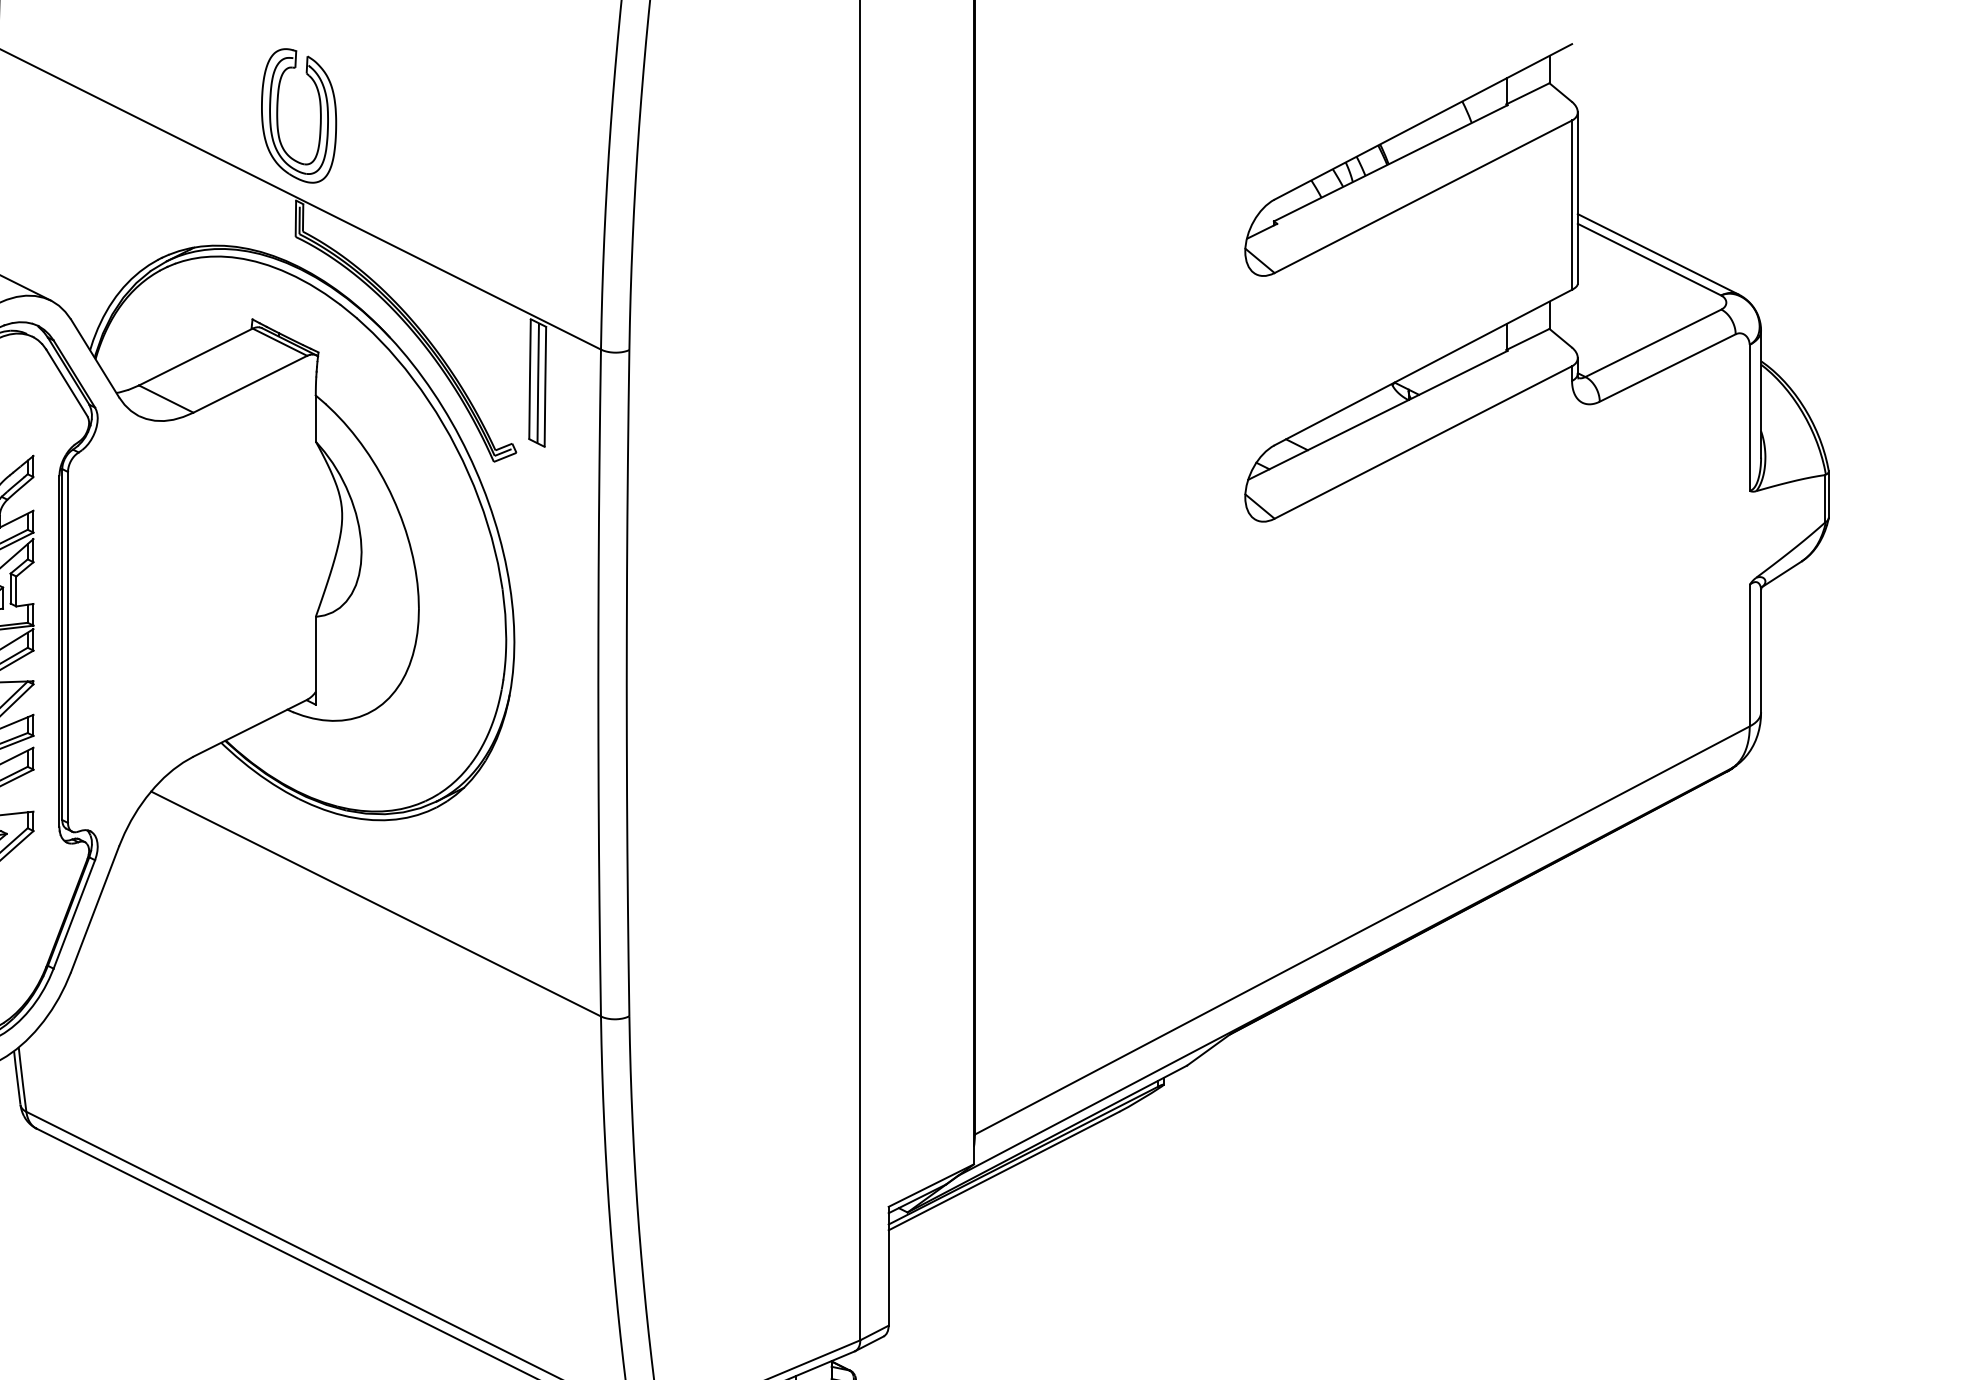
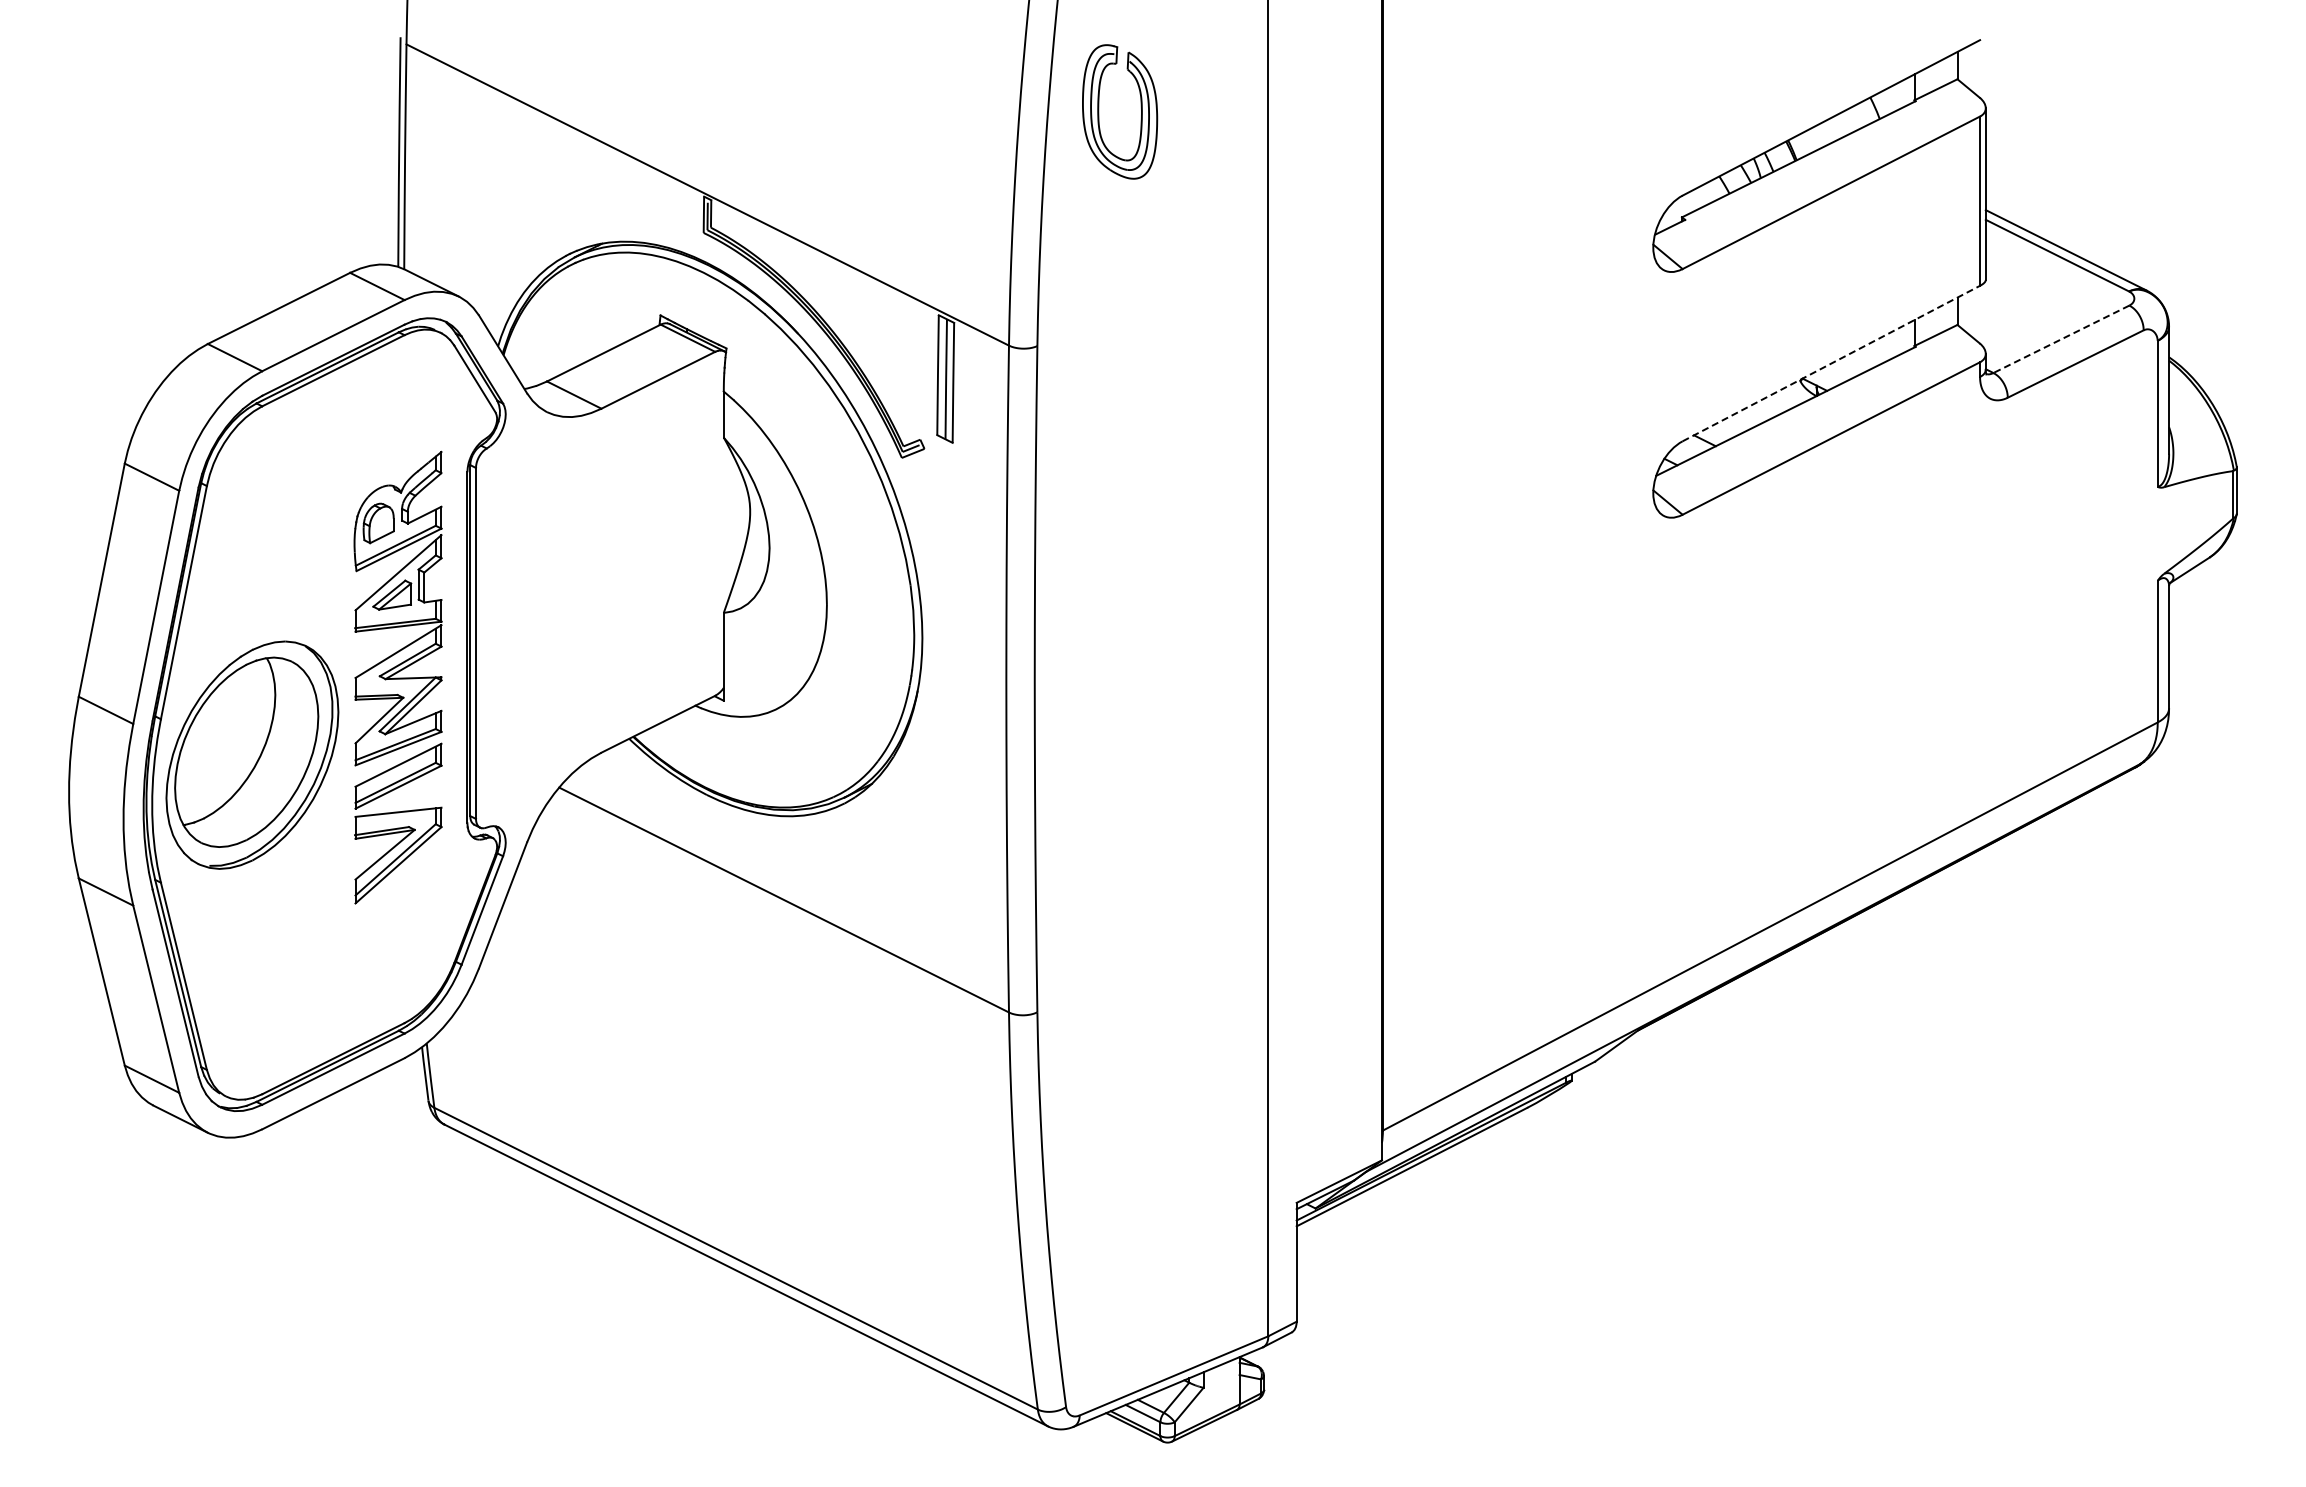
part: (319, 111) -> (1140, 107), moved
line: (1653, 343) -> (2061, 339), solid -> dashed
line: (1423, 367) -> (1831, 363), solid -> dashed

